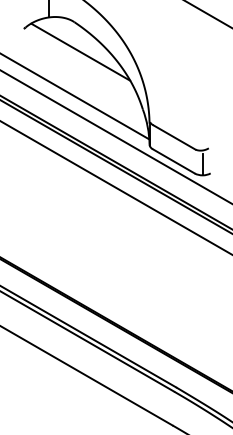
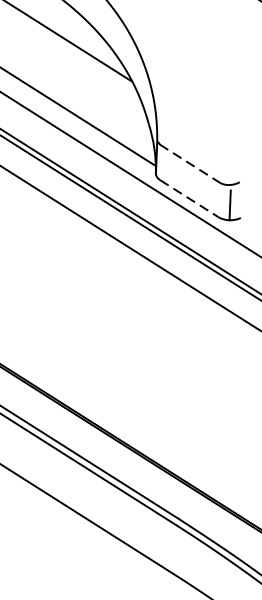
line: (174, 137) -> (191, 164), solid -> dashed
line: (174, 161) -> (190, 198), solid -> dashed

